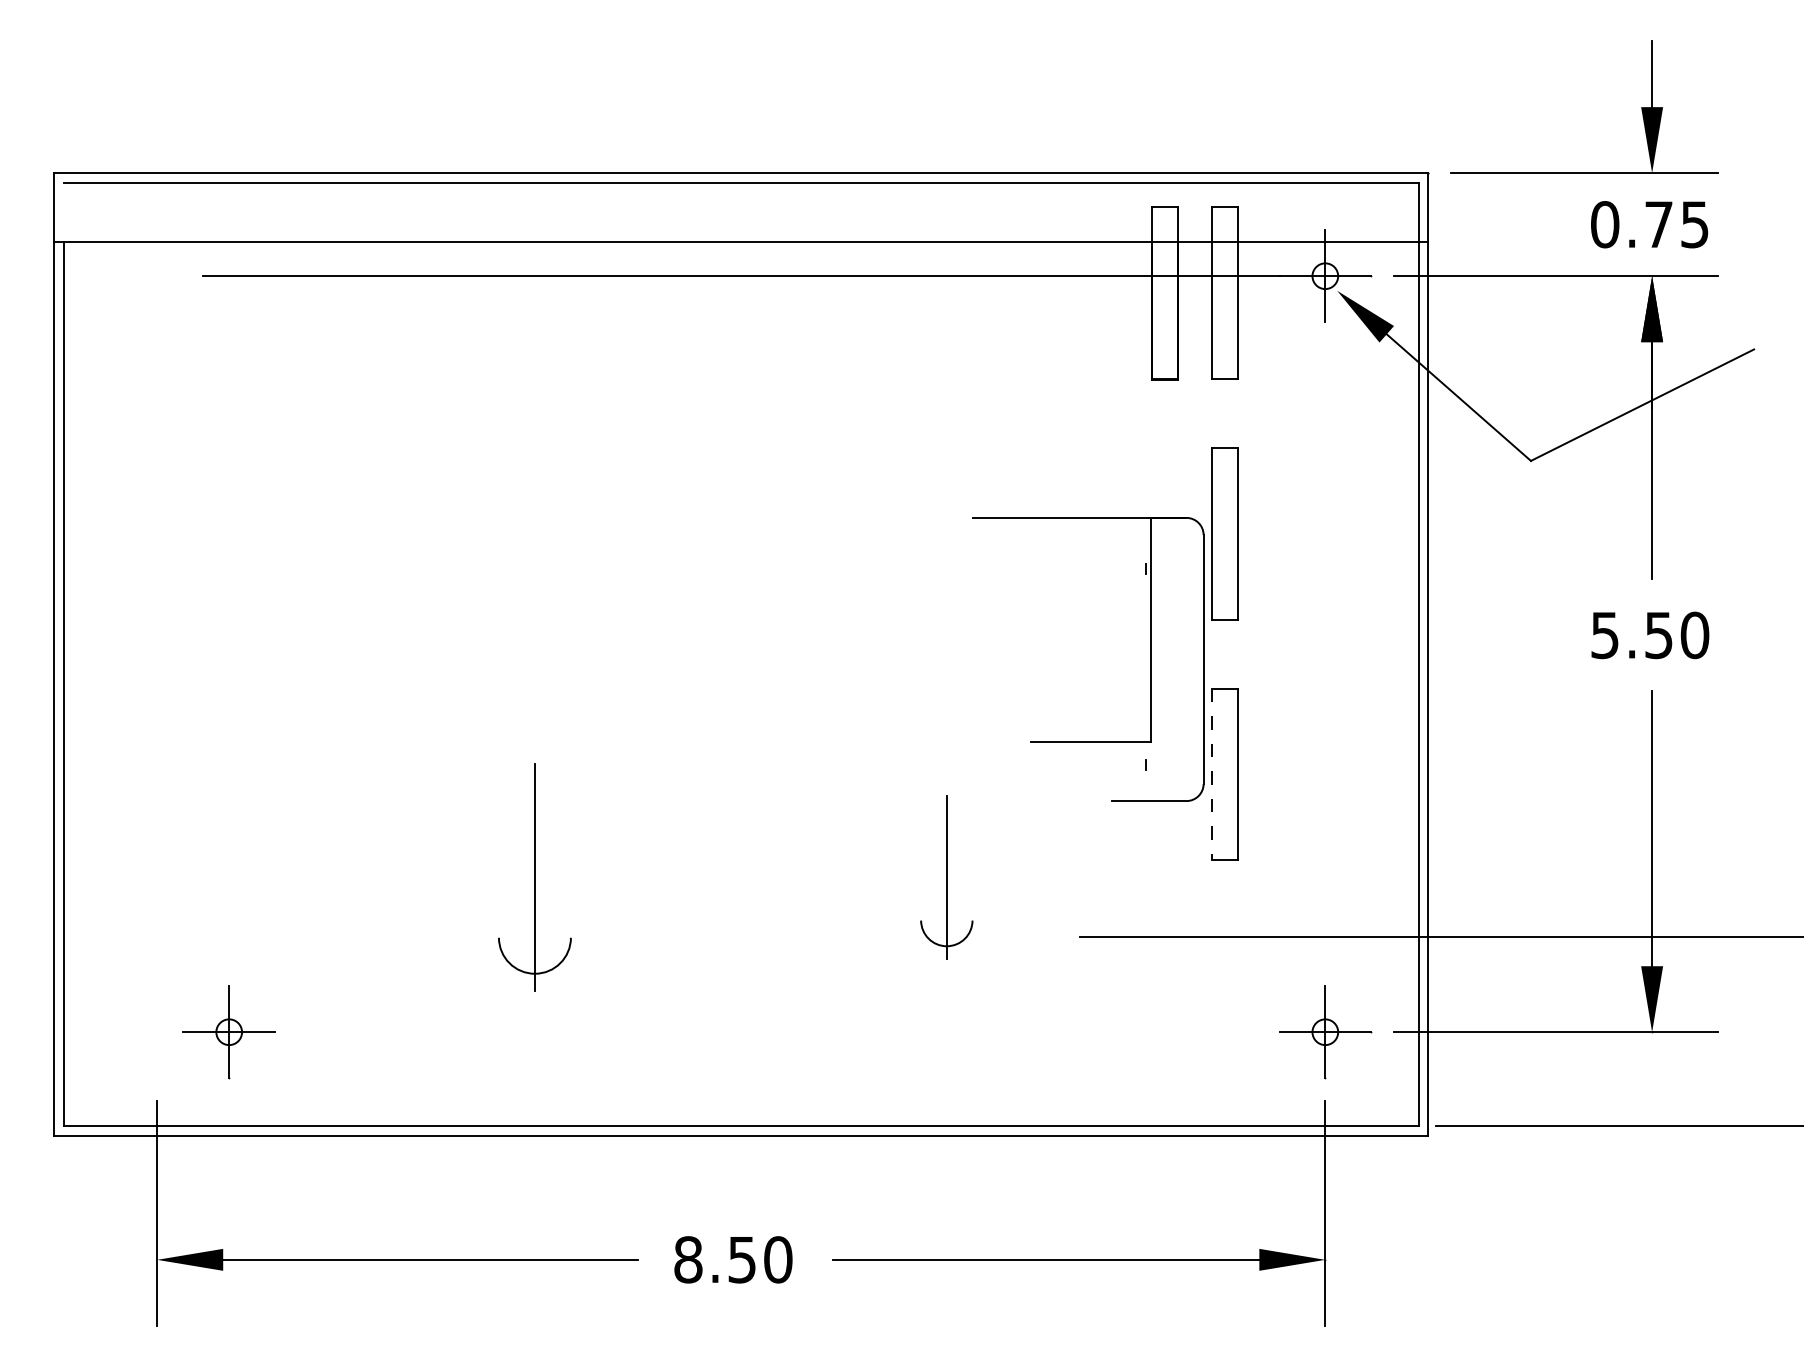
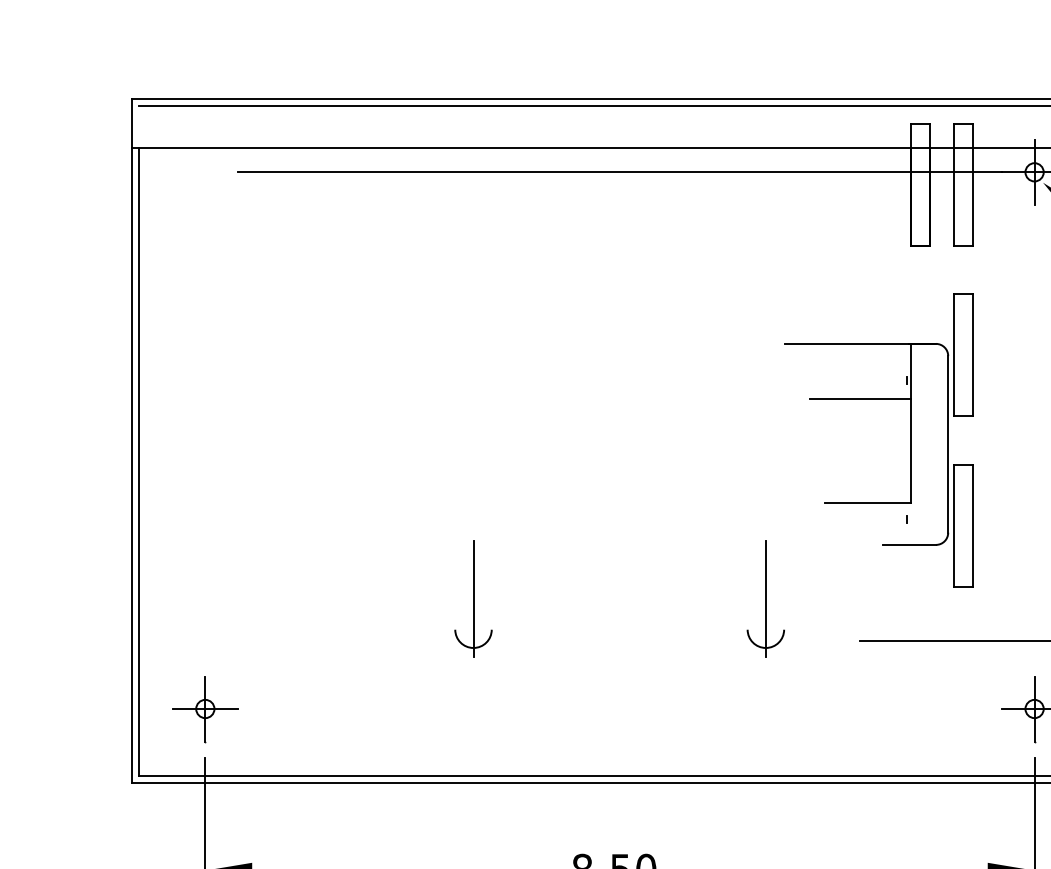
line: (1079, 595) -> (860, 398), added
line: (1212, 774) -> (954, 526), dashed -> solid
part: (534, 877) -> (473, 599), size x0.71
part: (228, 1032) -> (204, 709), moved

